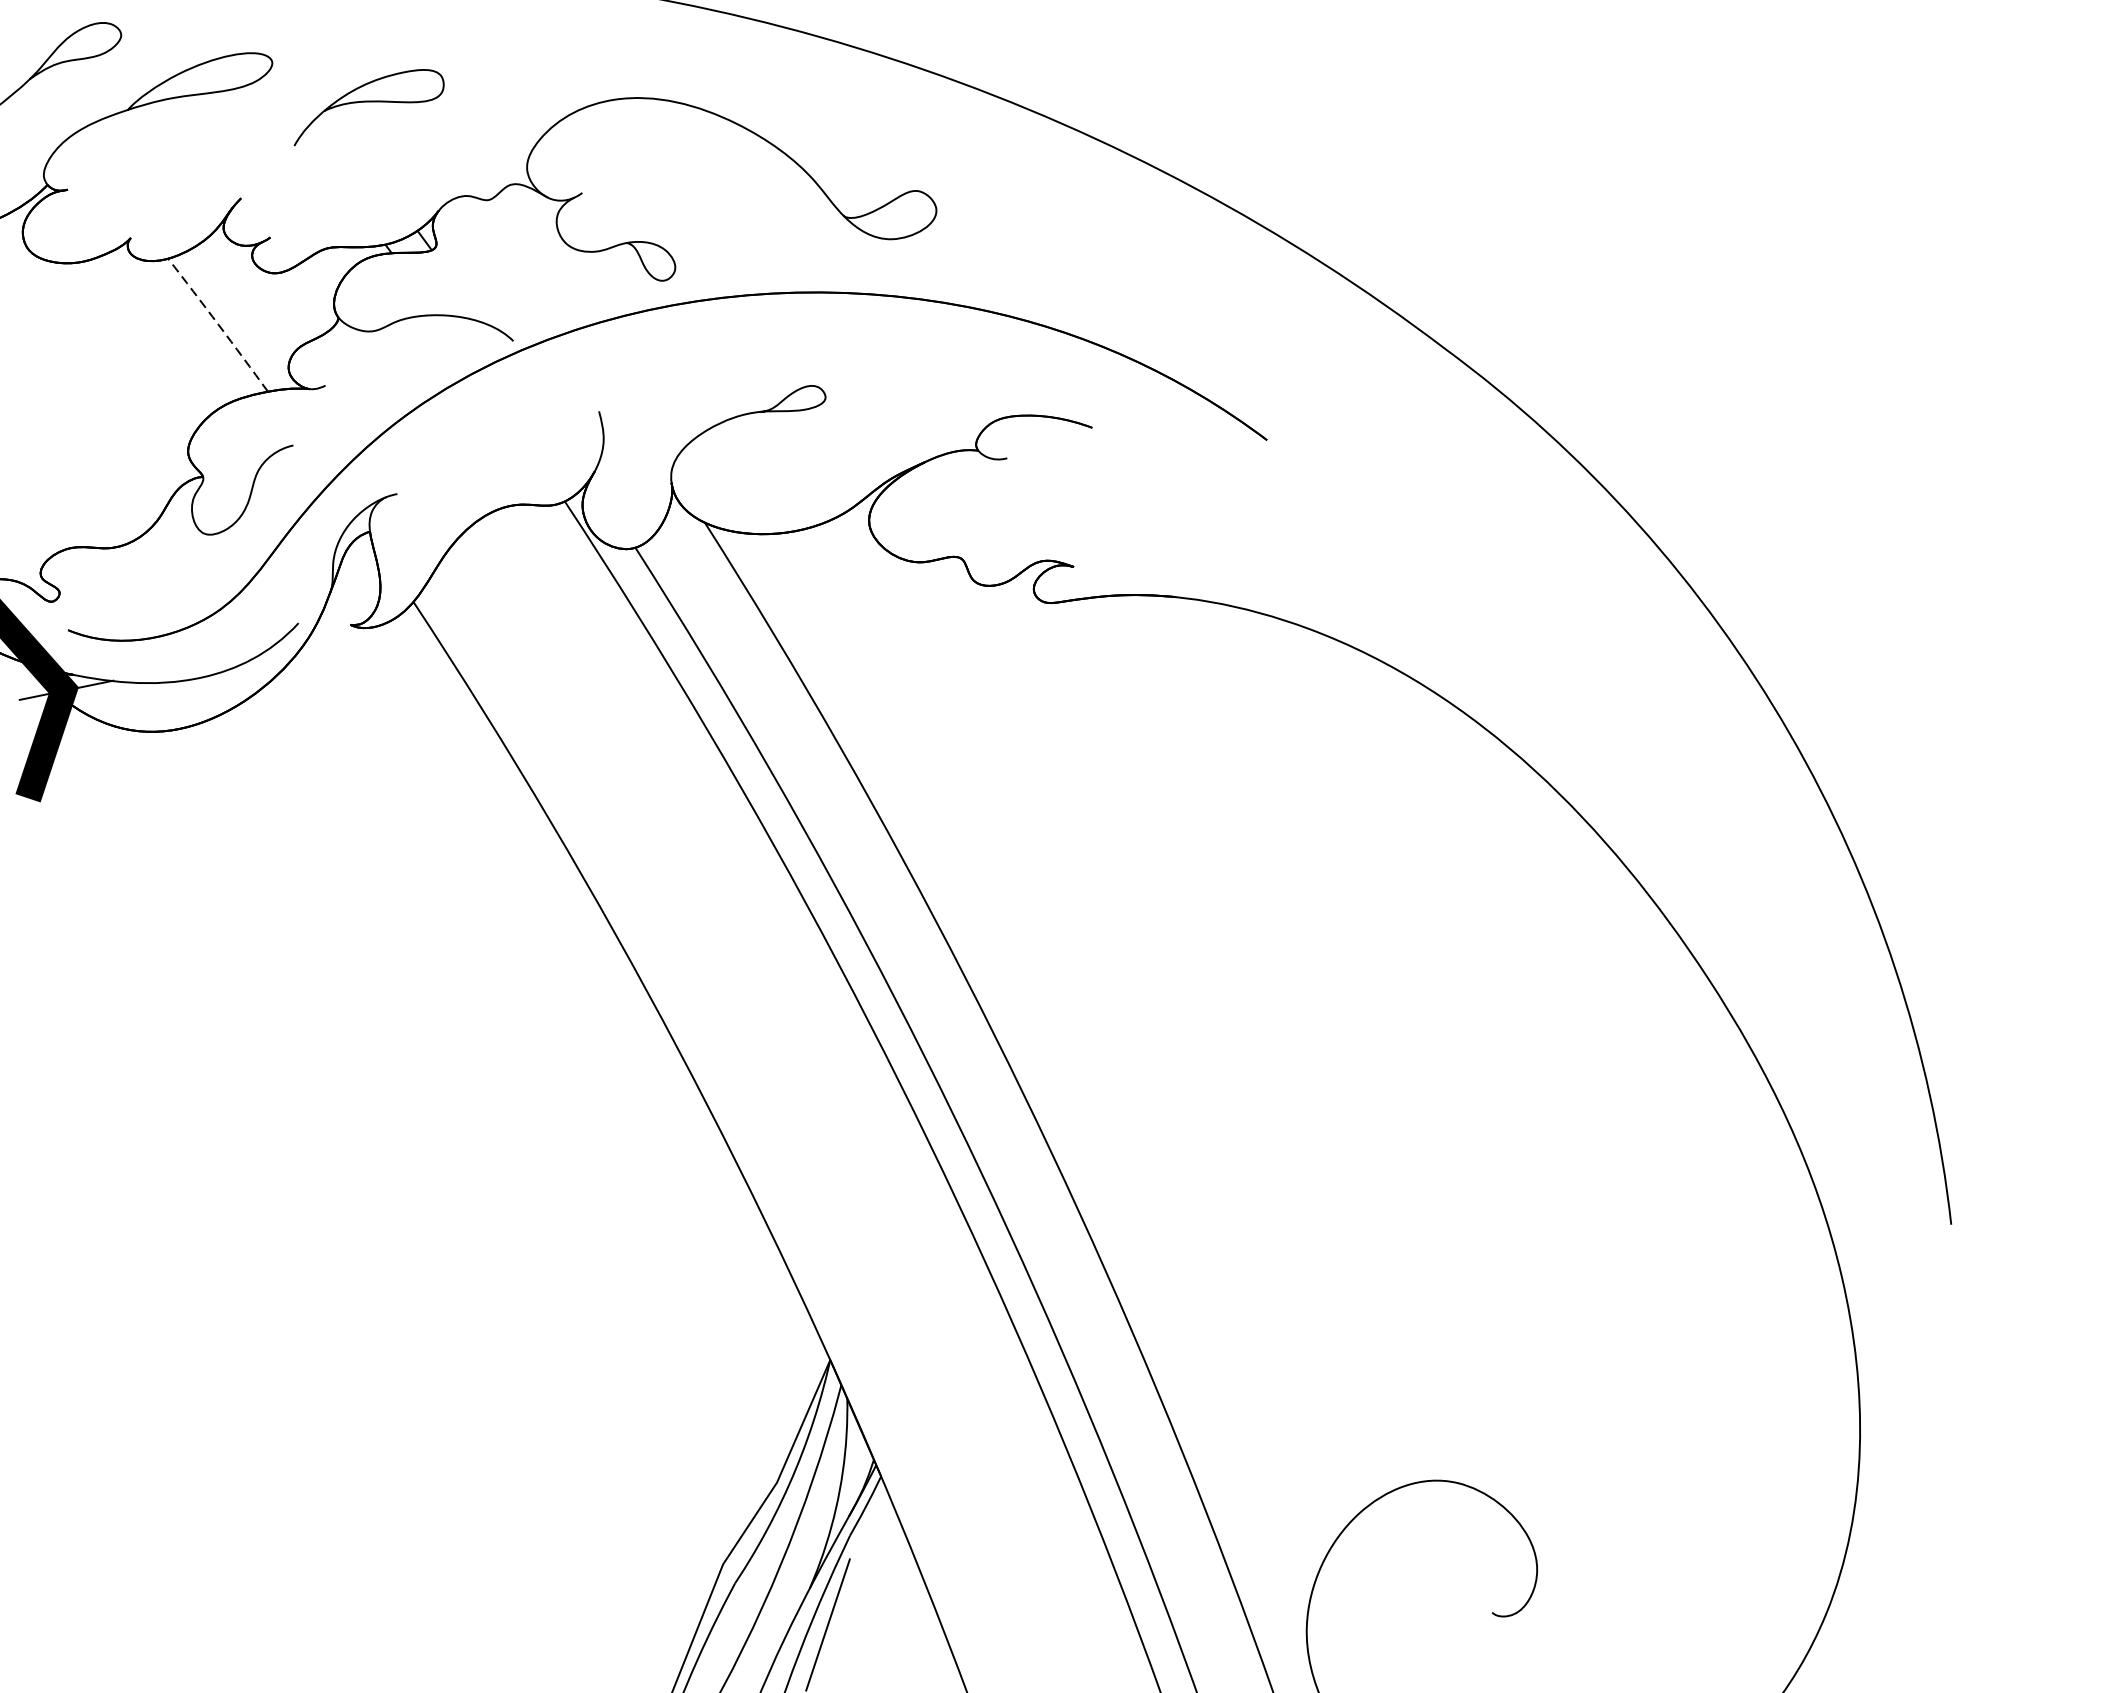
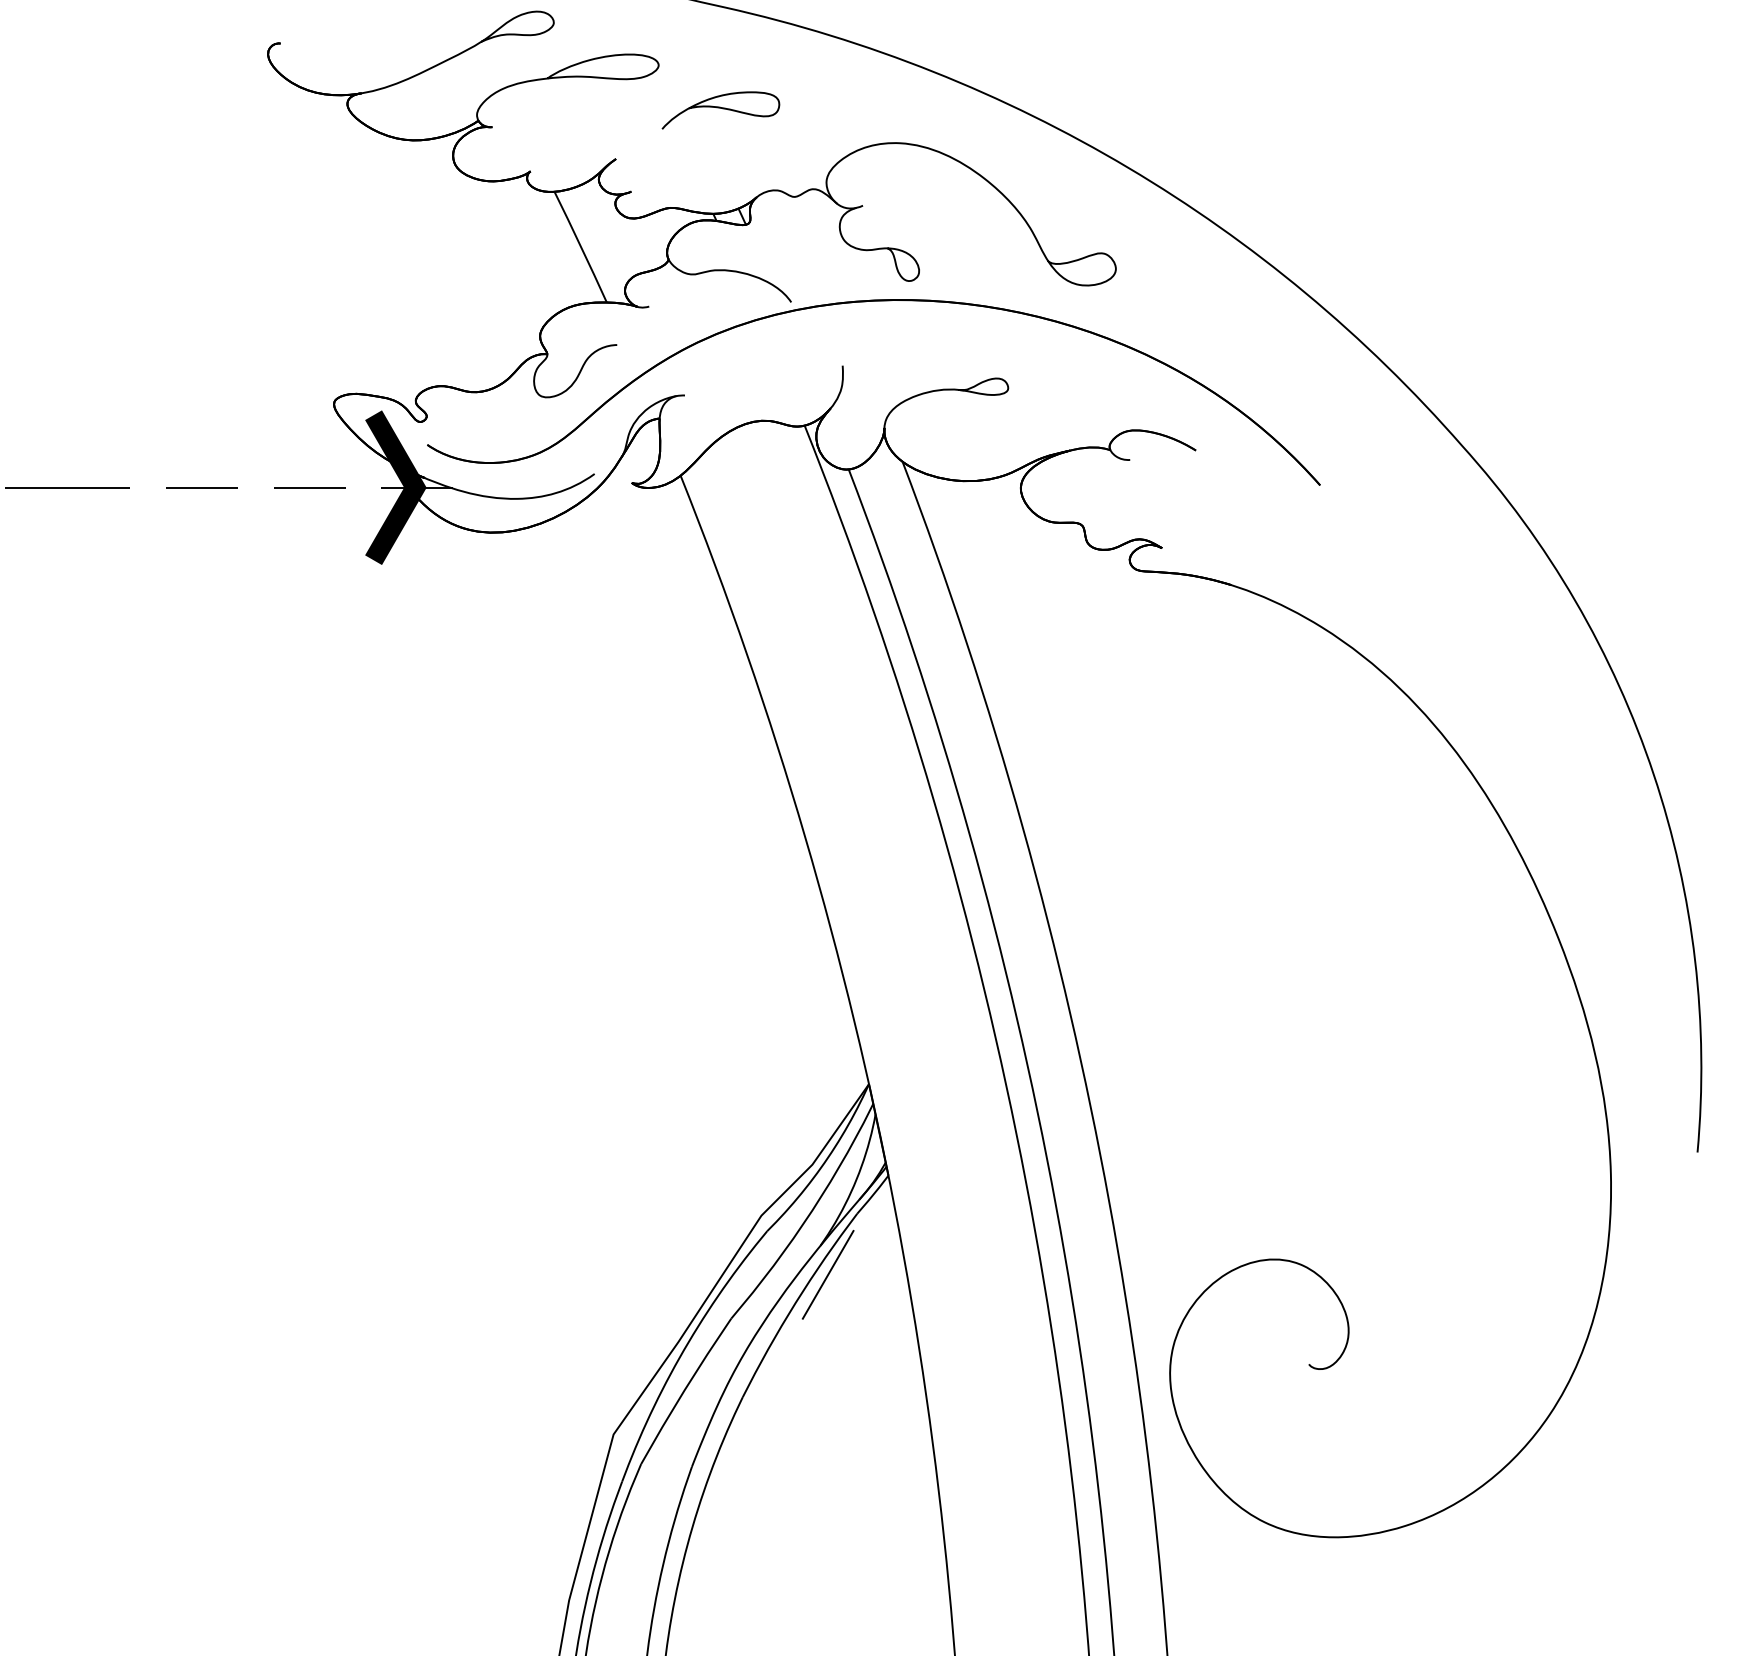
line: (219, 324) -> (581, 246), dashed -> solid

